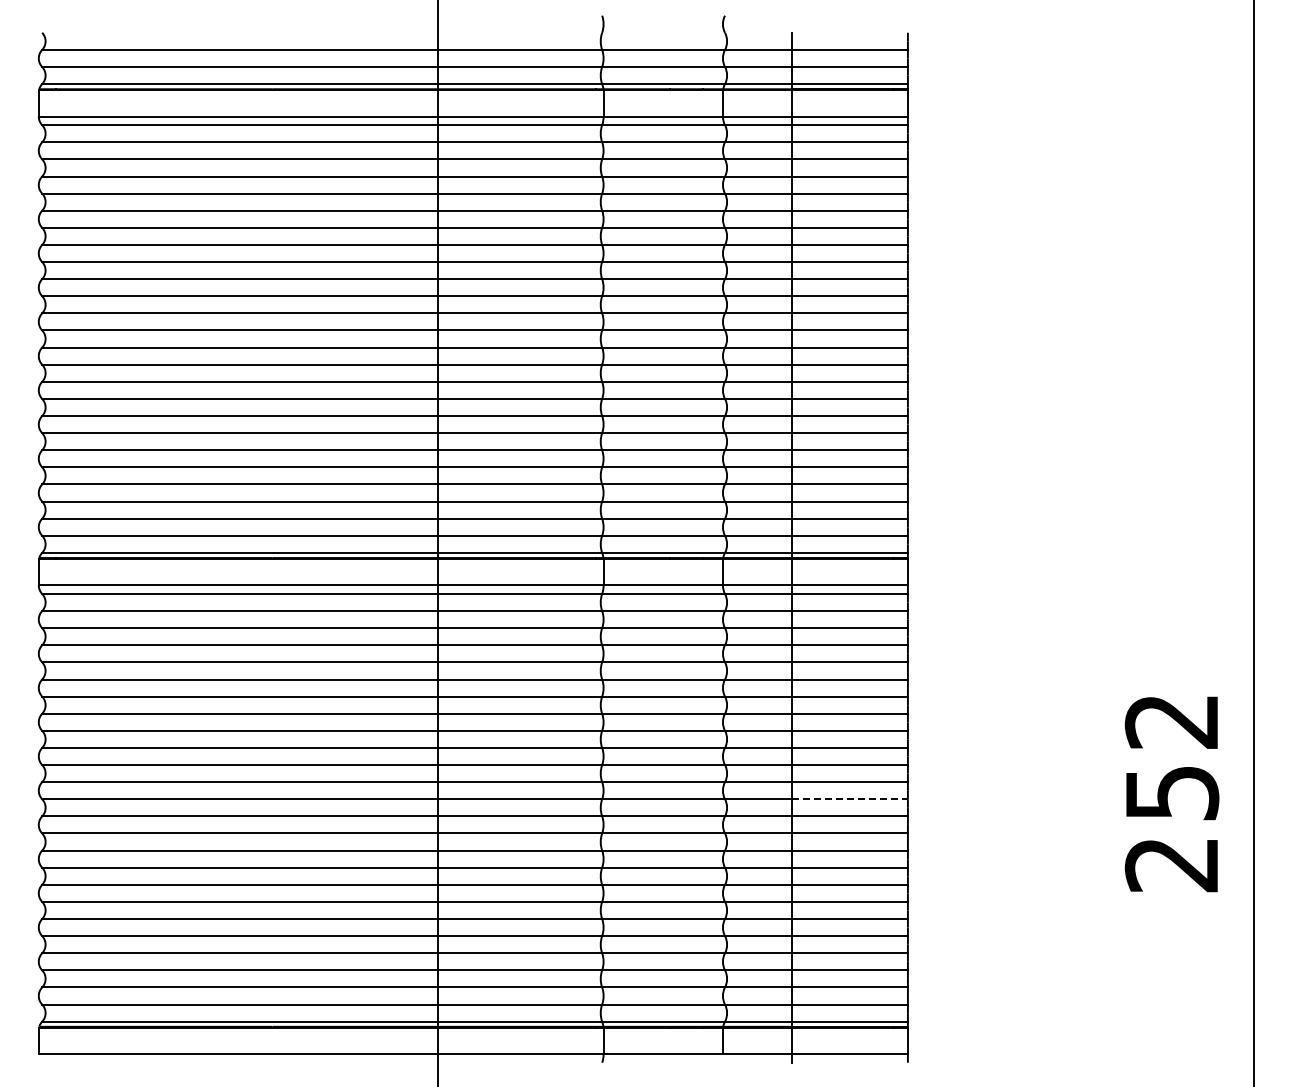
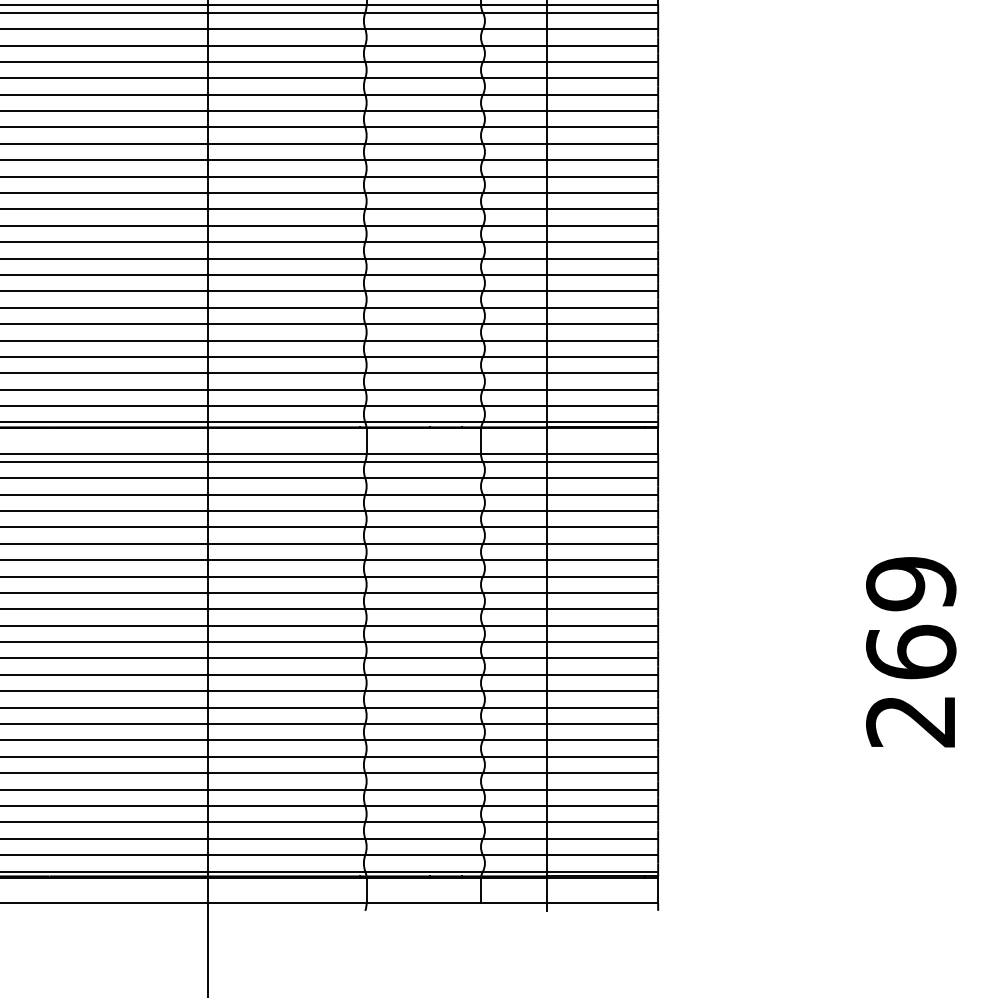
text: (1171, 756) -> (910, 617), 252 -> 269
line: (850, 799) -> (603, 658), dashed -> solid

